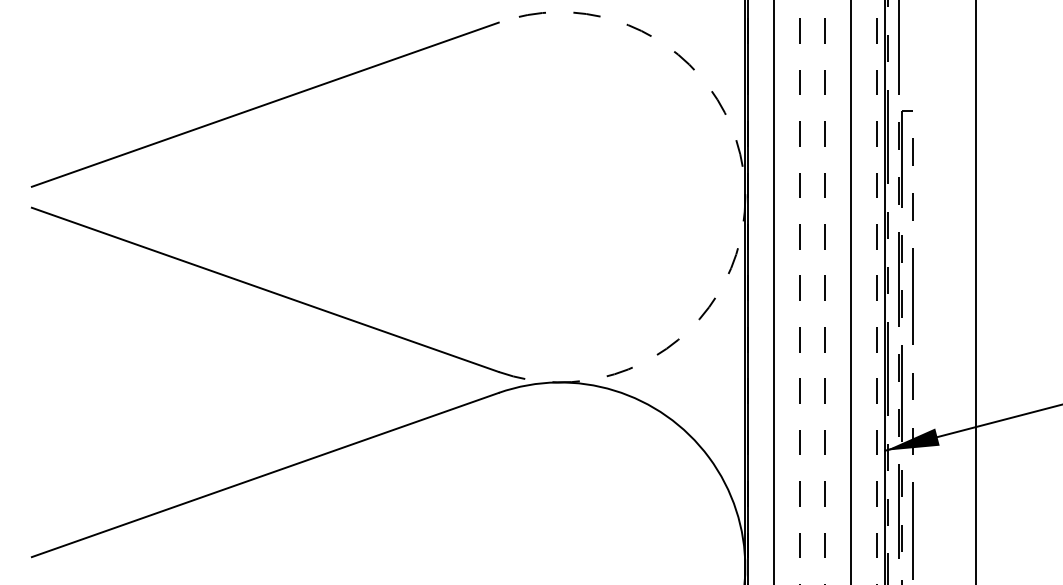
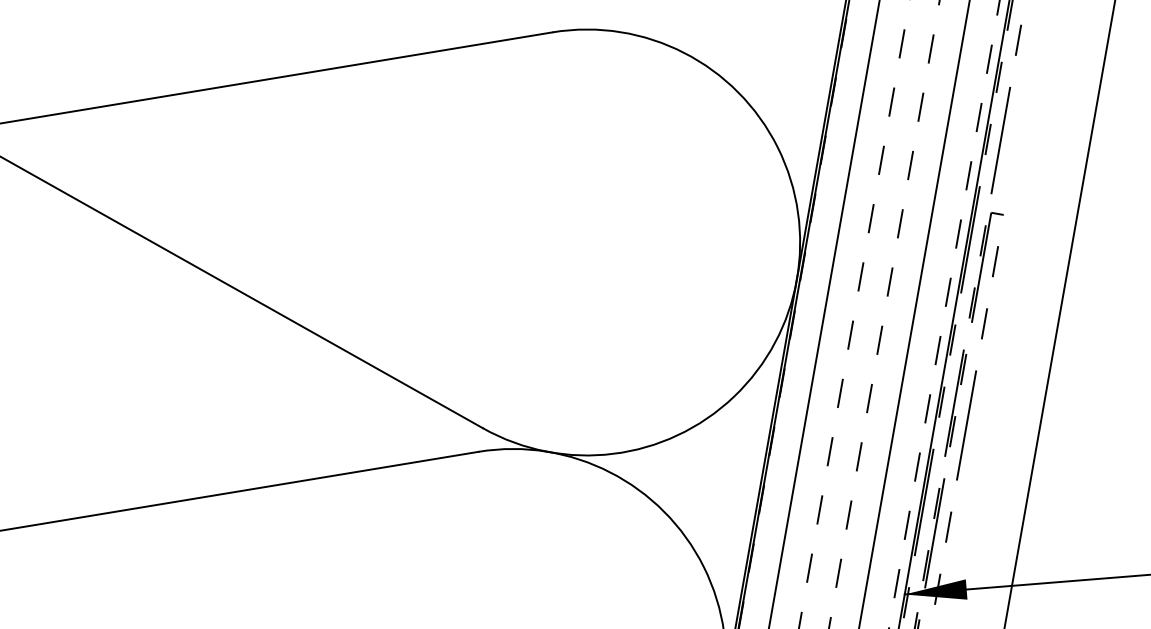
arc: (745, 197) -> (797, 279), dashed -> solid

